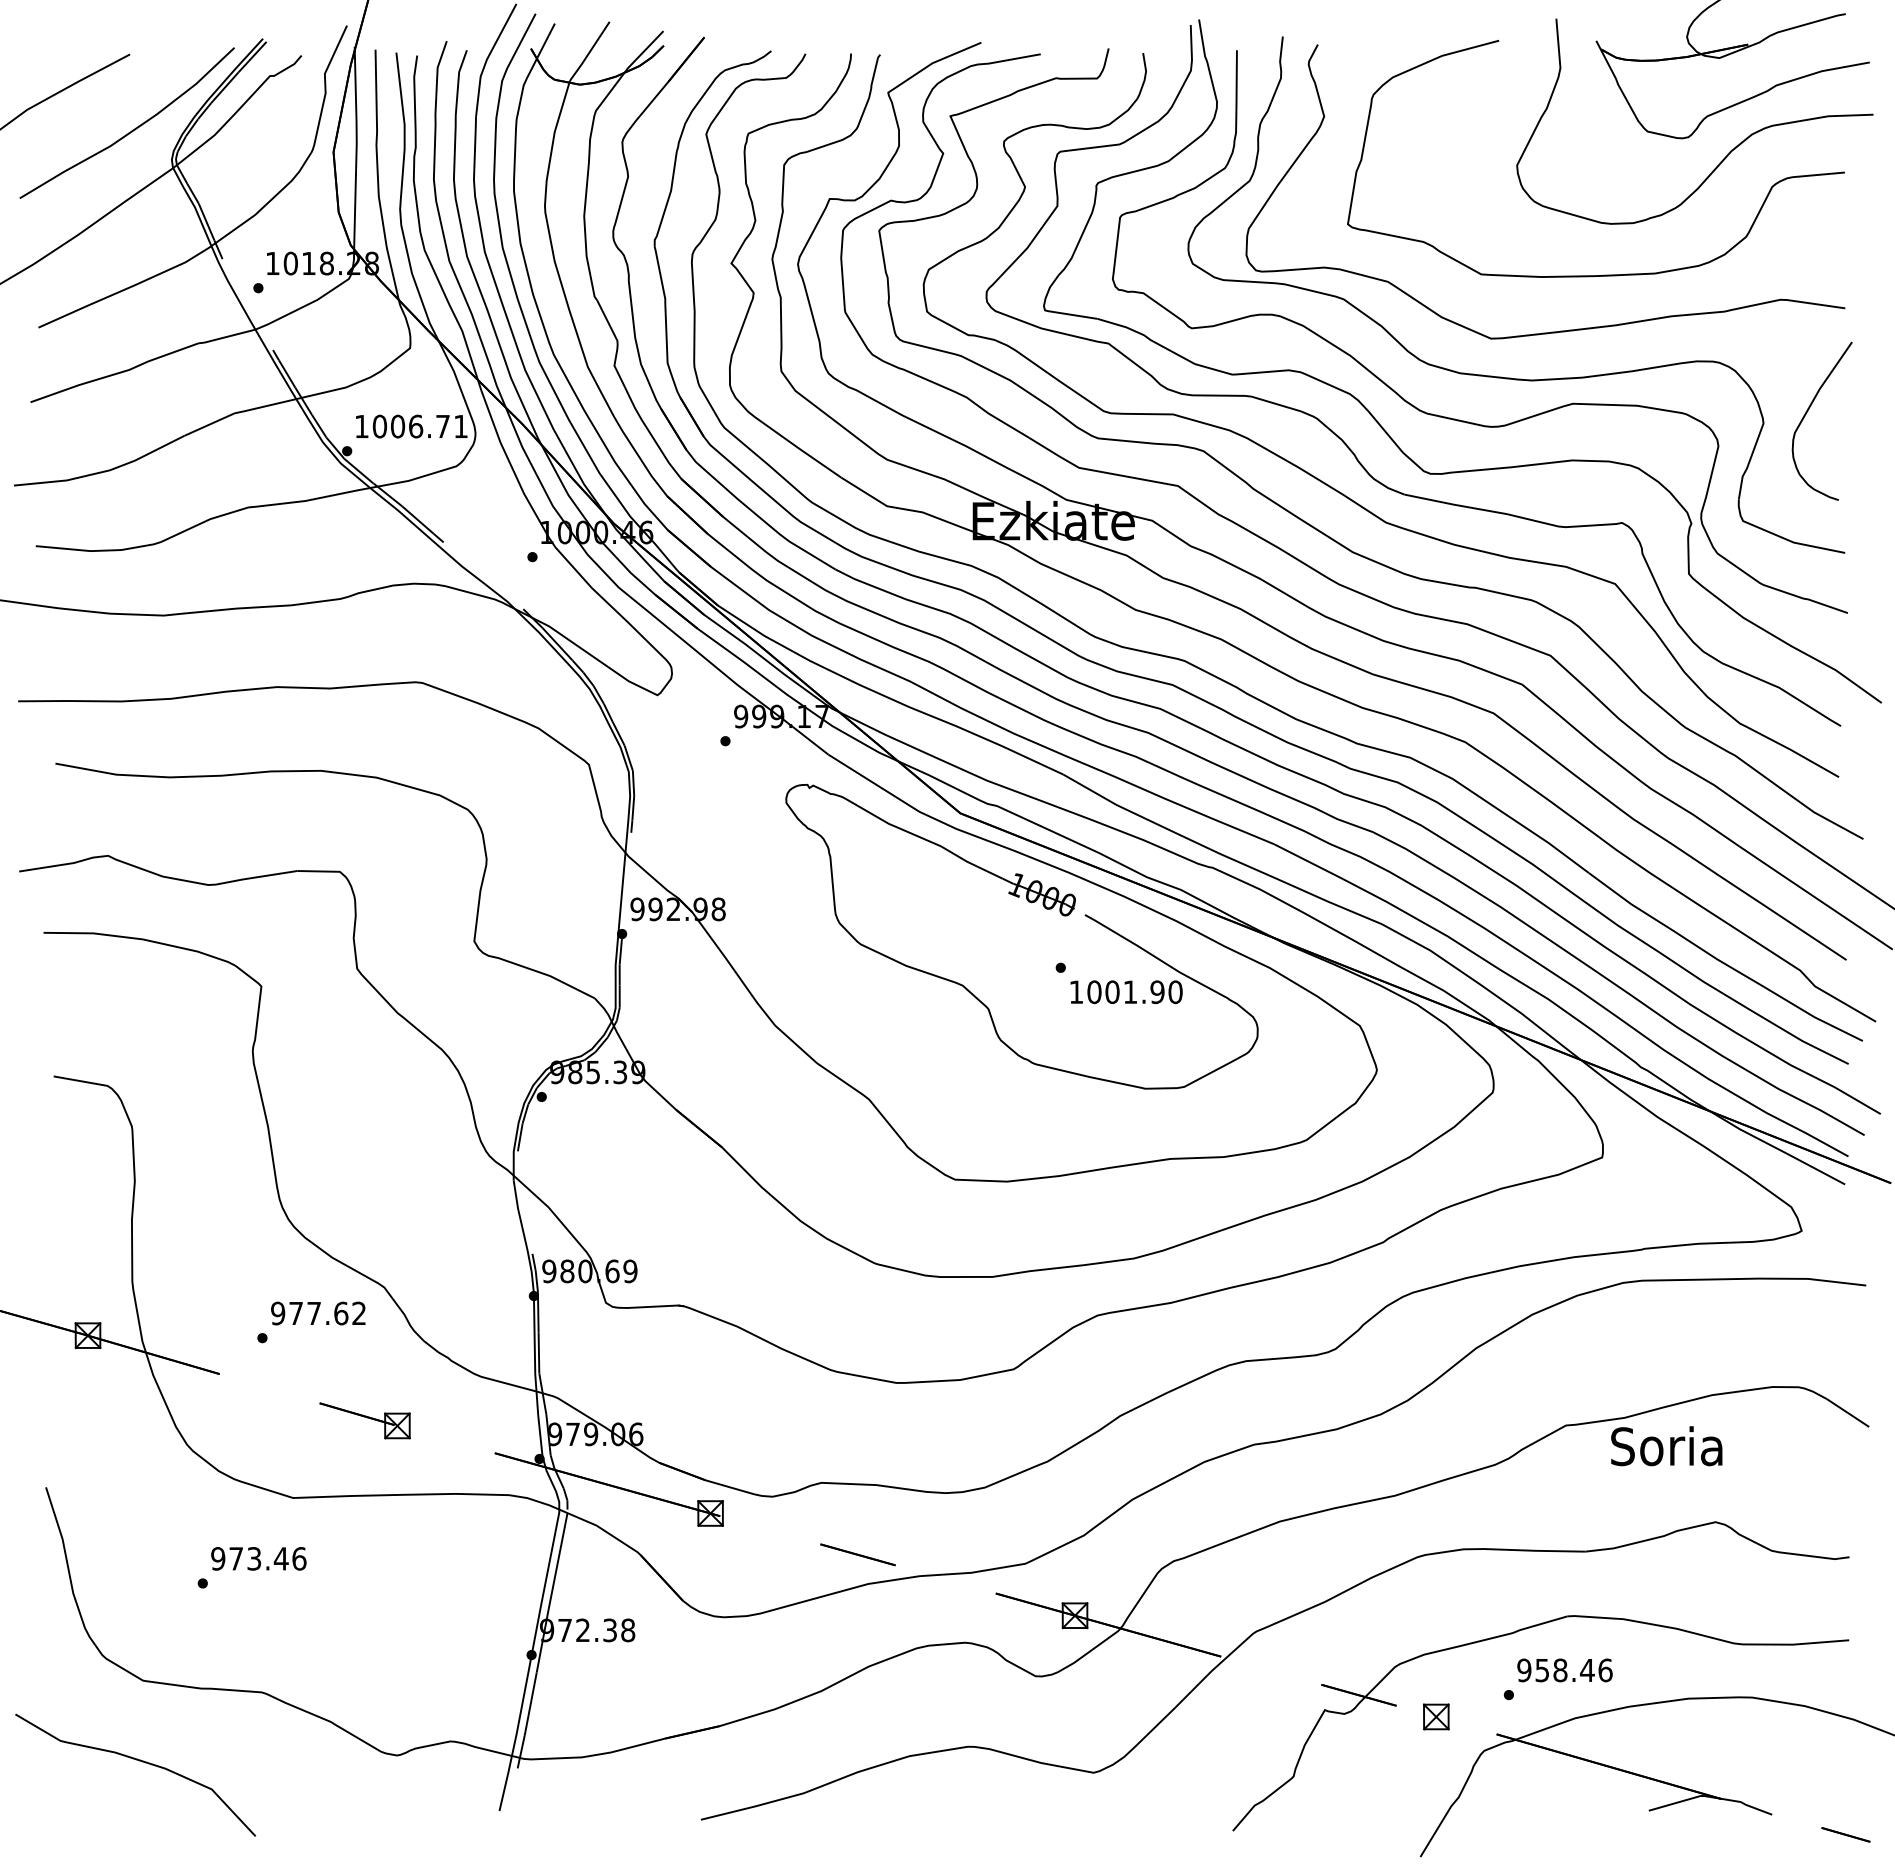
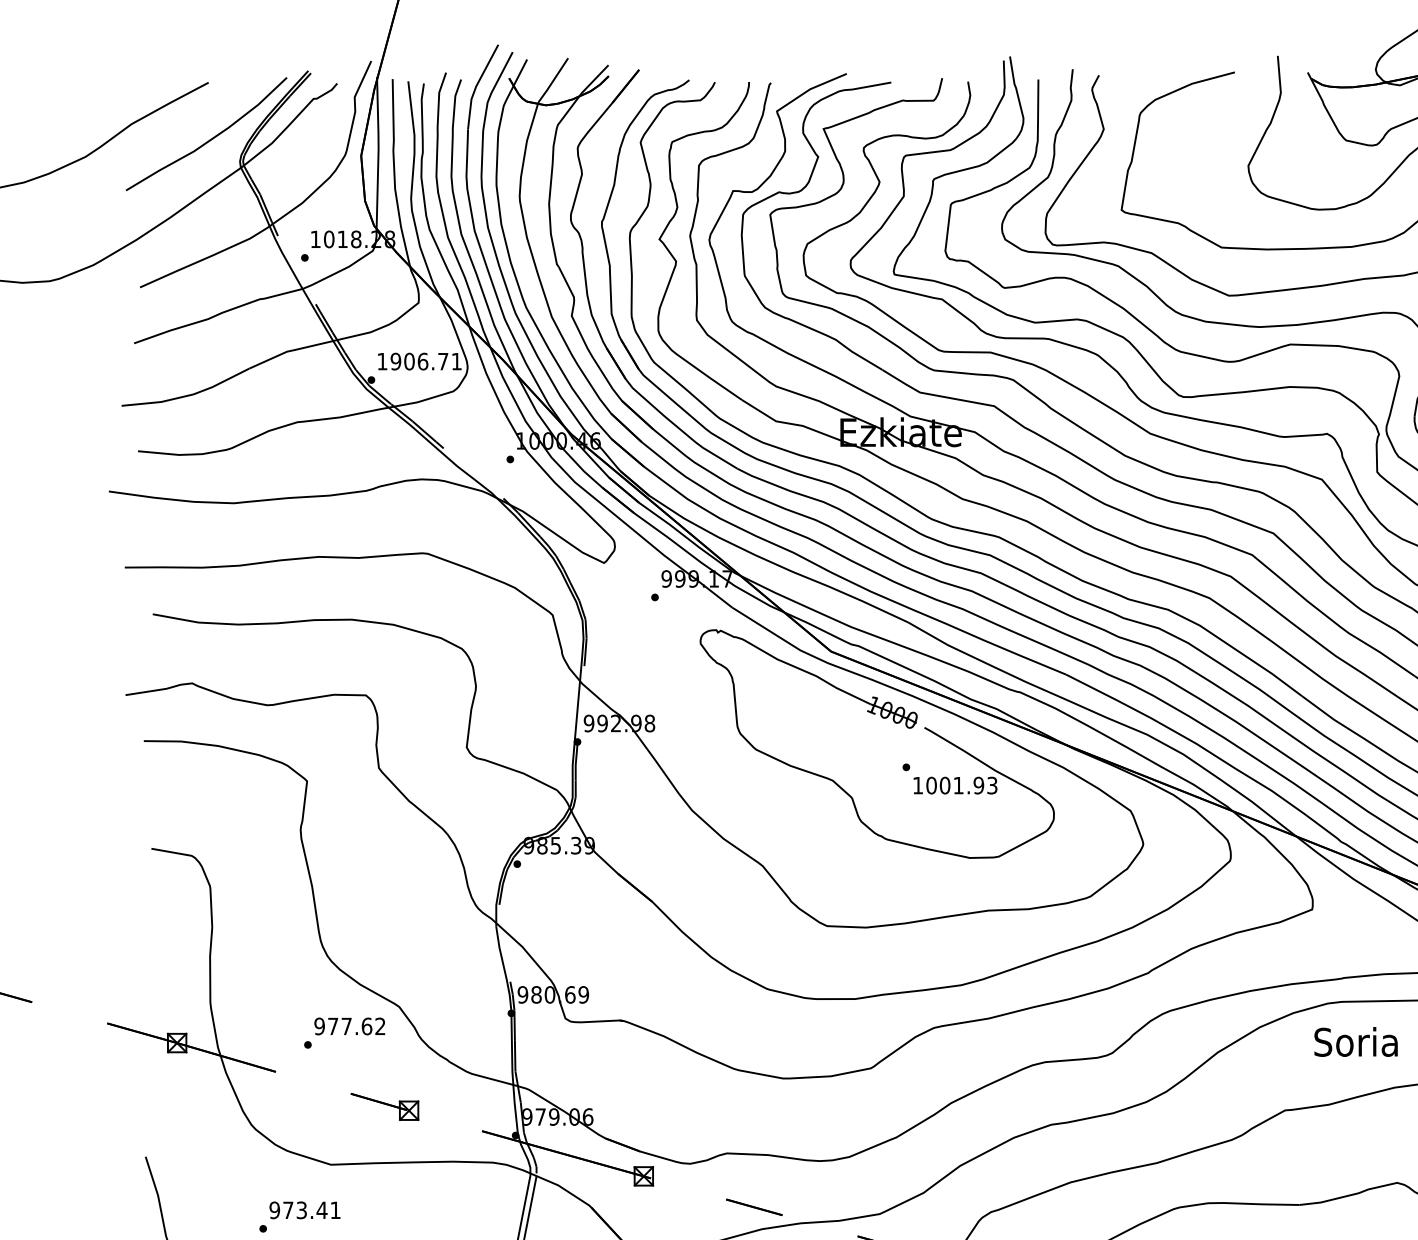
text: (379, 426) -> (395, 361), 1006.71 -> 1906.71
text: (1175, 992) -> (992, 785), 1001.90 -> 1001.93
text: (1666, 1446) -> (1355, 1042), moved
text: (299, 1558) -> (335, 1210), 973.46 -> 973.41

